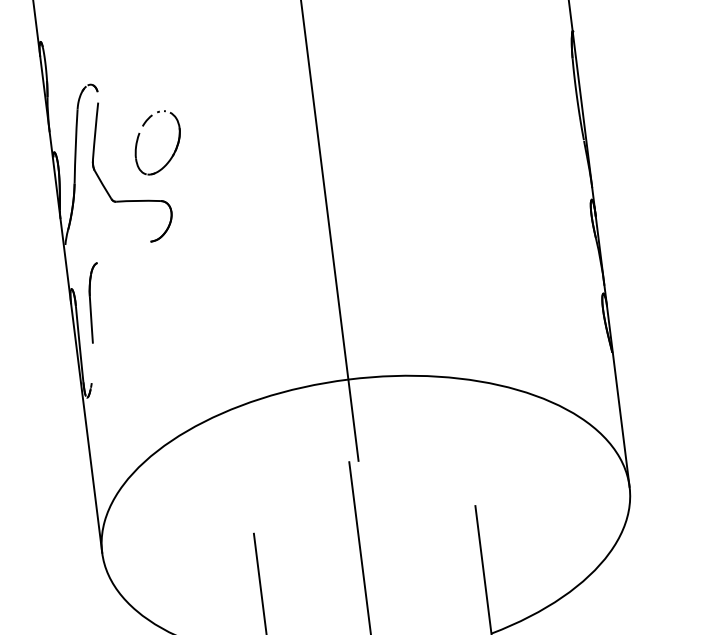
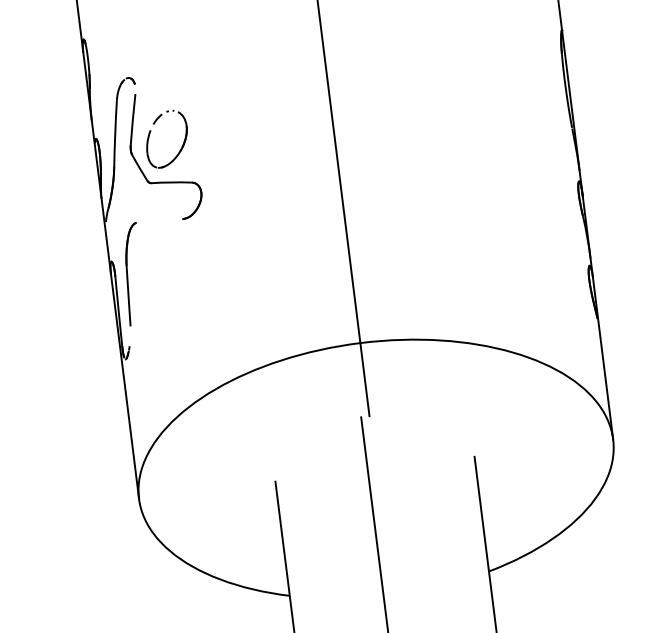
part: (139, 137) -> (150, 134), moved
part: (92, 303) -> (130, 274), size x1.43

